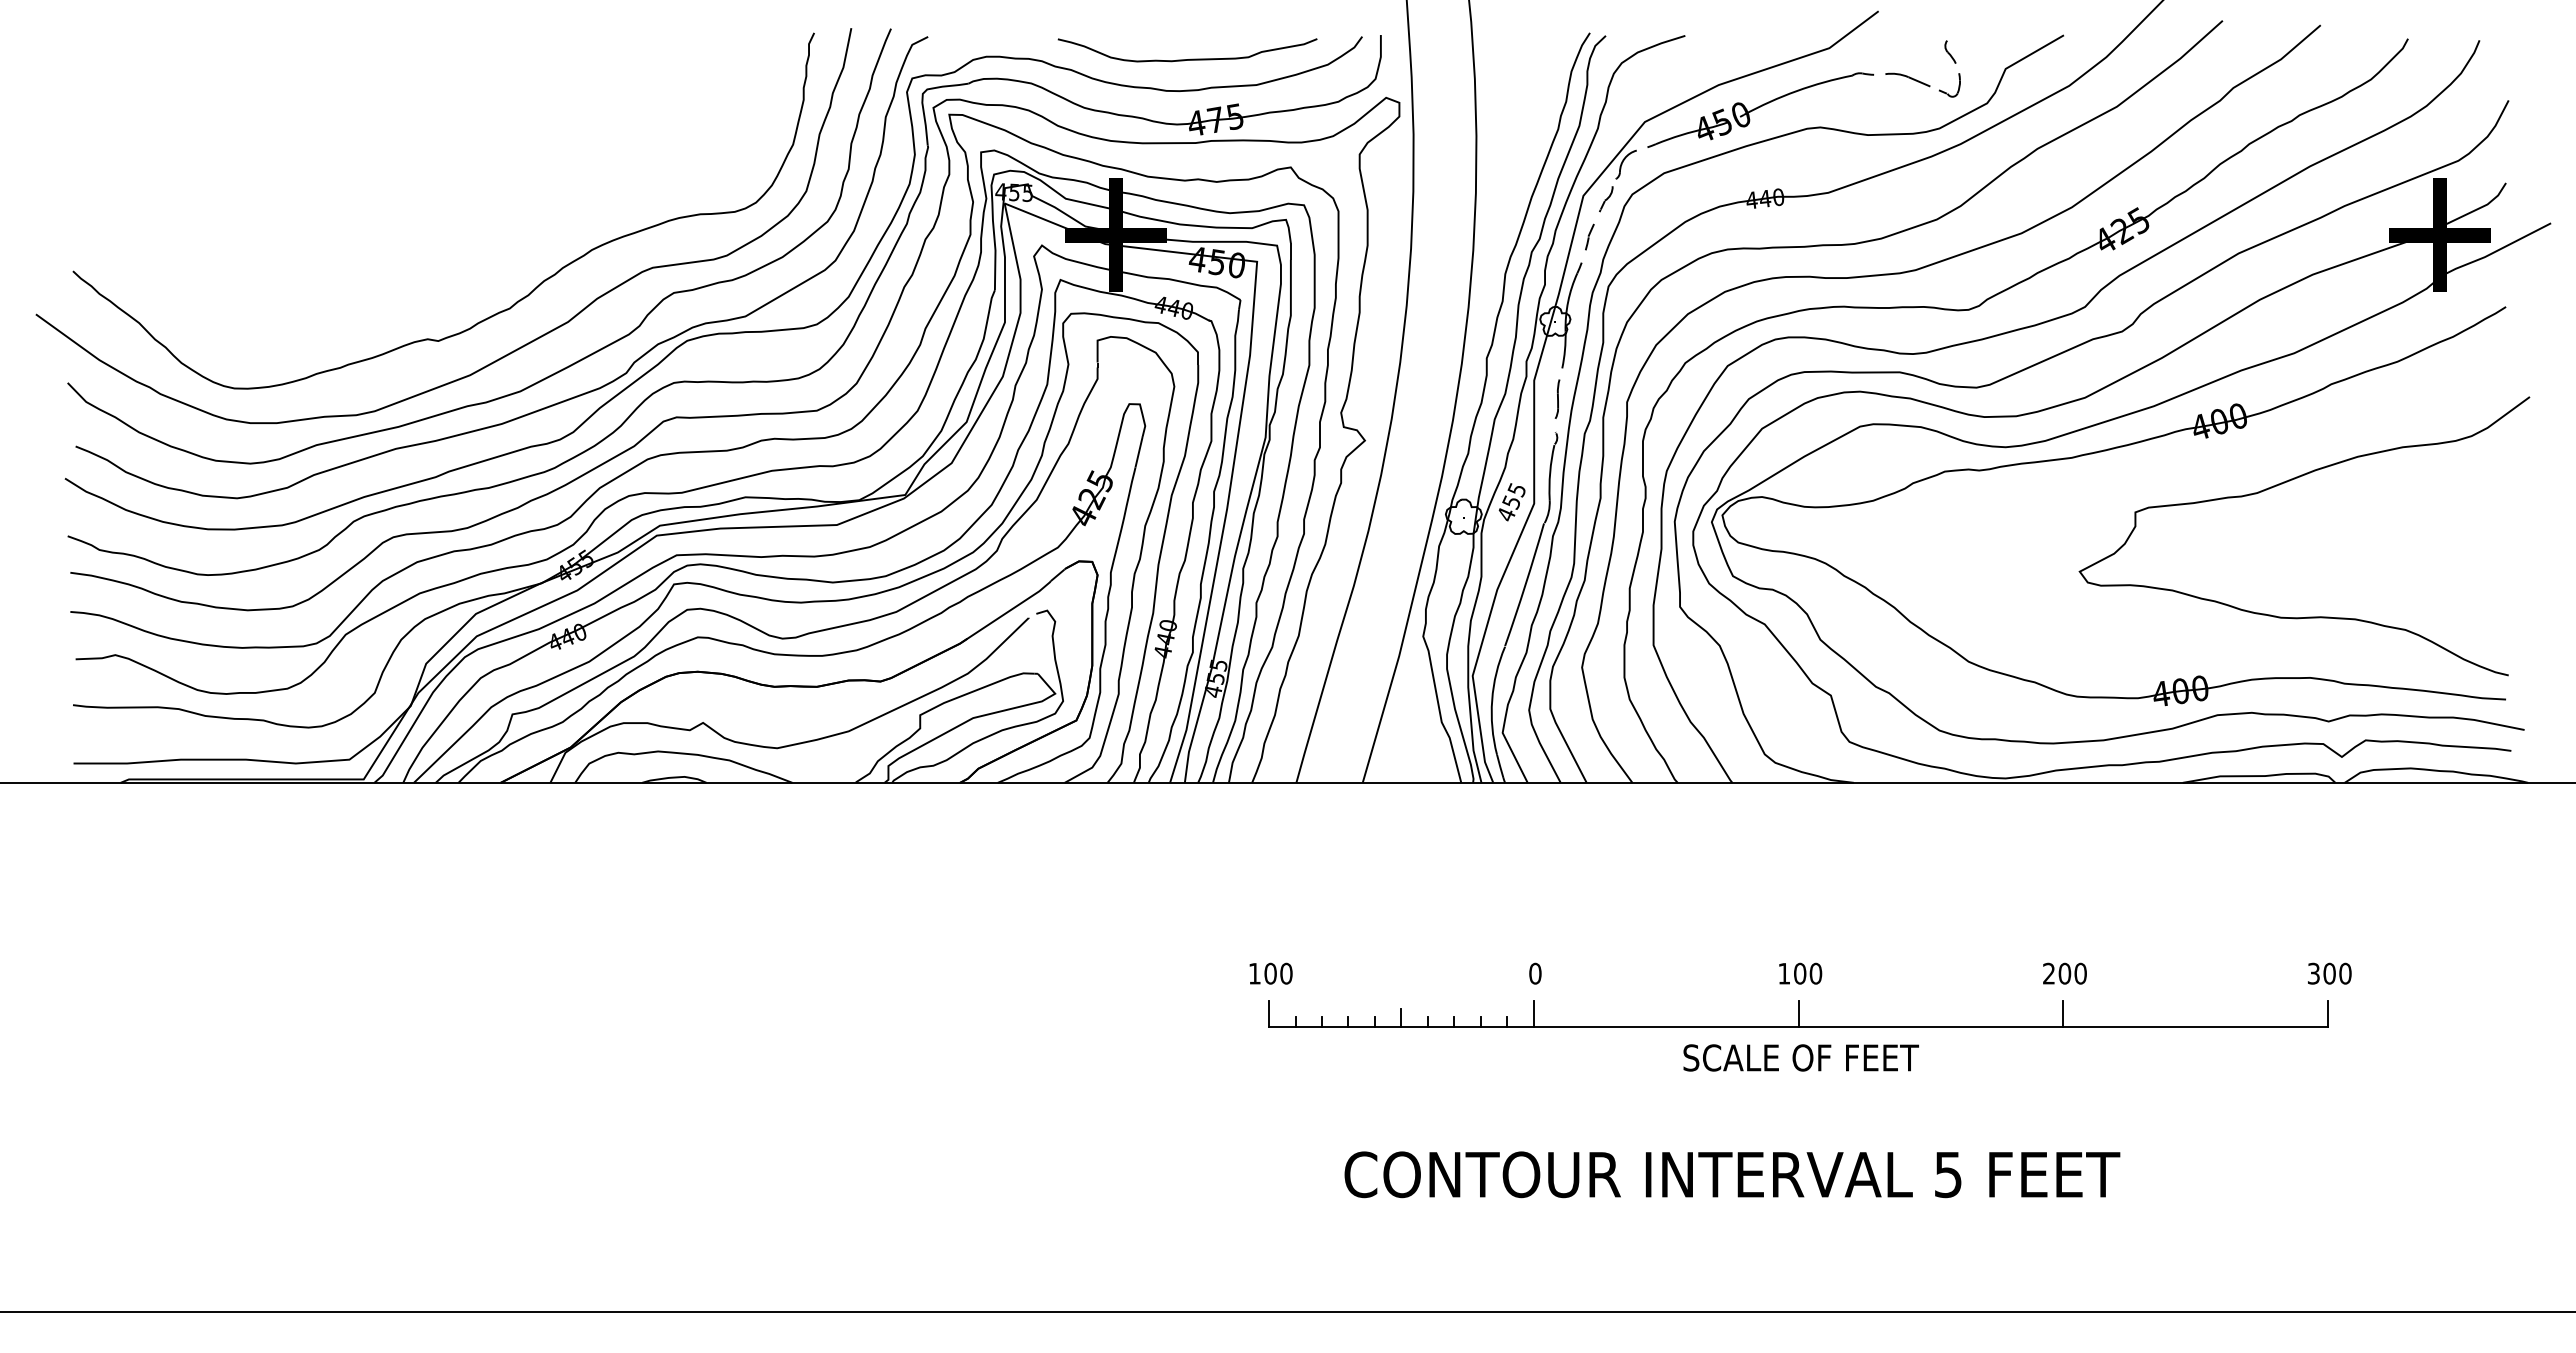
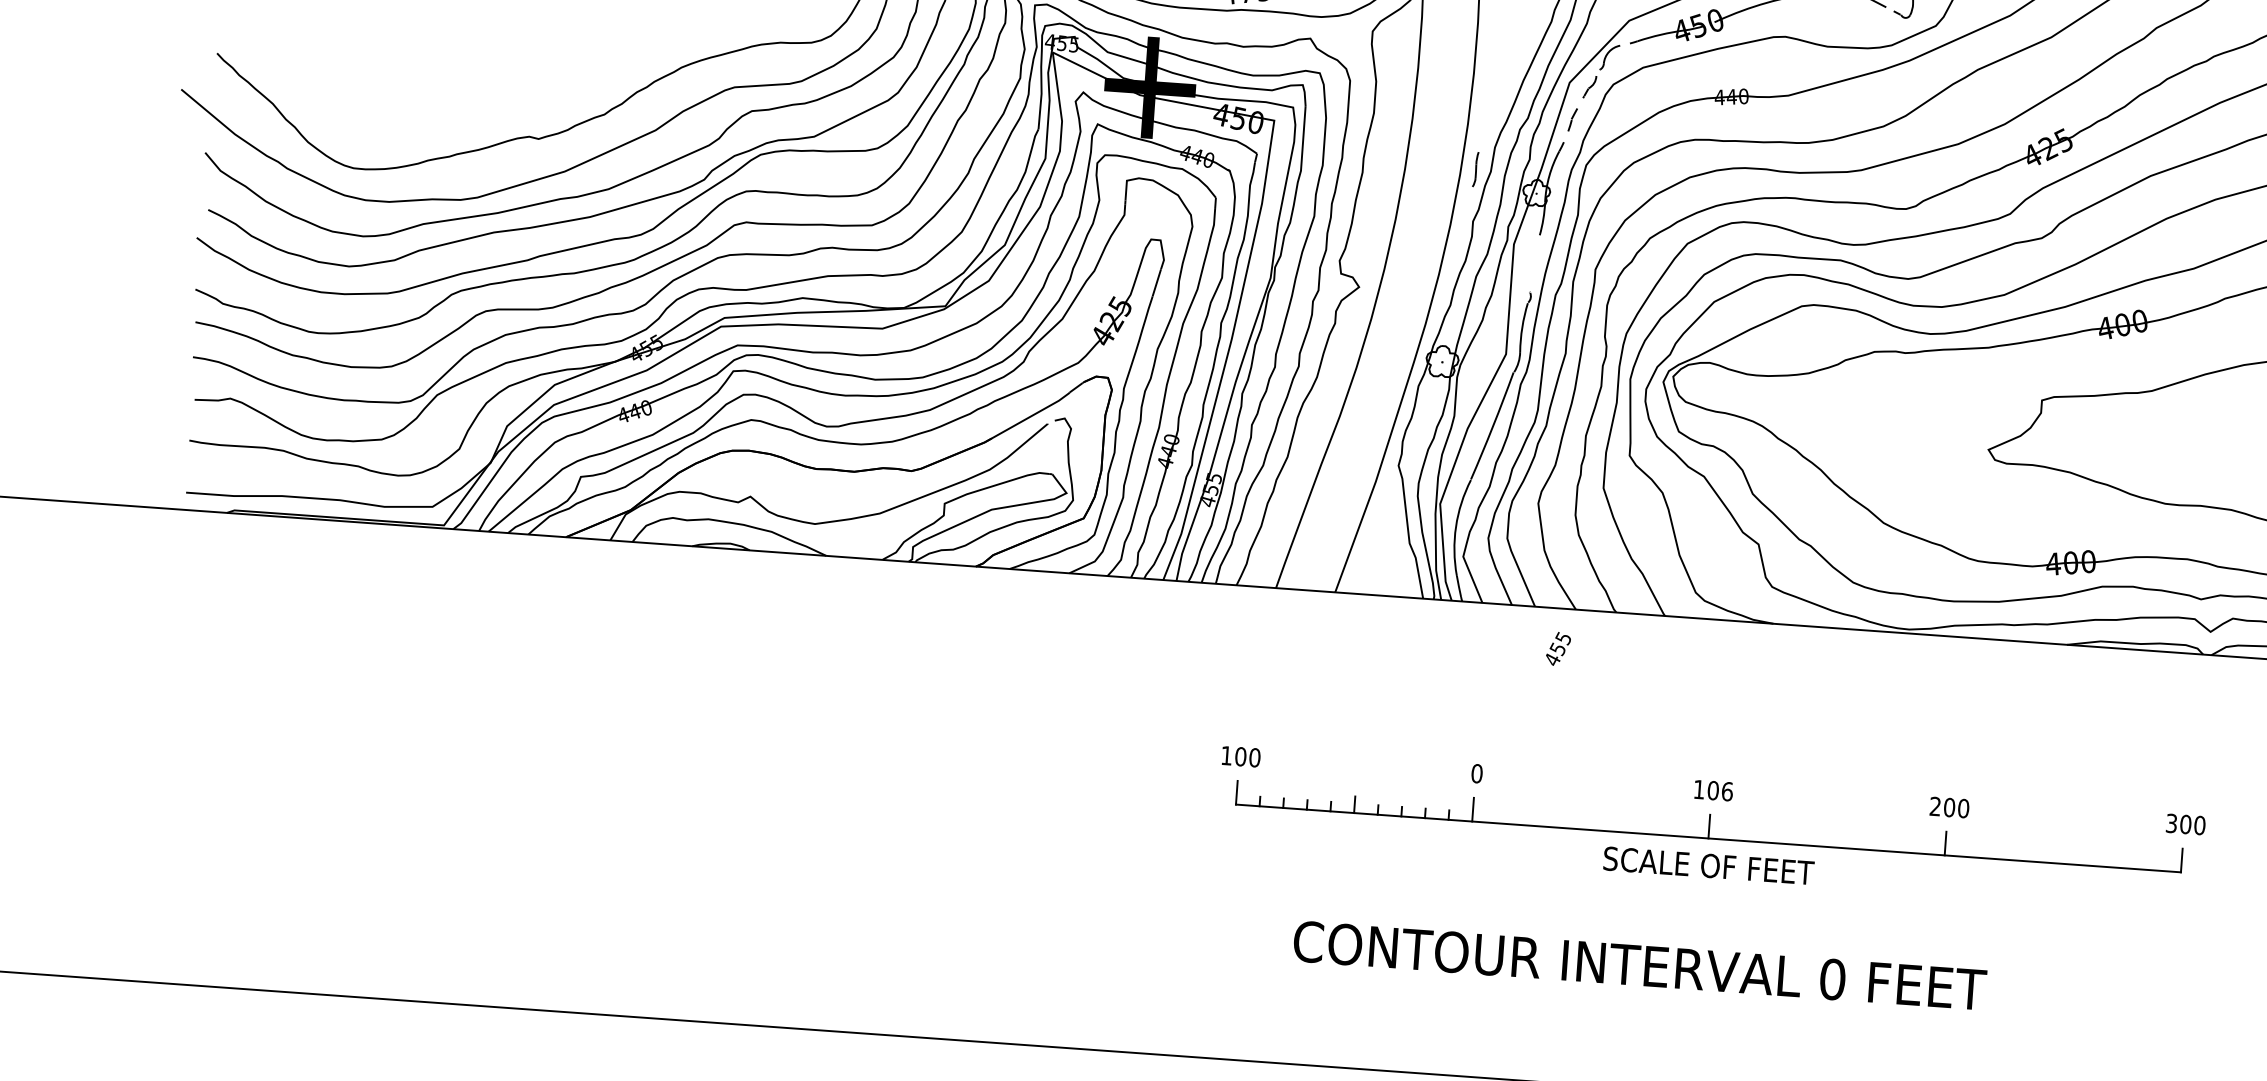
part: (1557, 398) -> (1475, 168), moved
text: (1511, 502) -> (1557, 649), moved
text: (1815, 973) -> (1727, 791), 100 -> 106
text: (1948, 1174) -> (1832, 979), 5 -> 0

